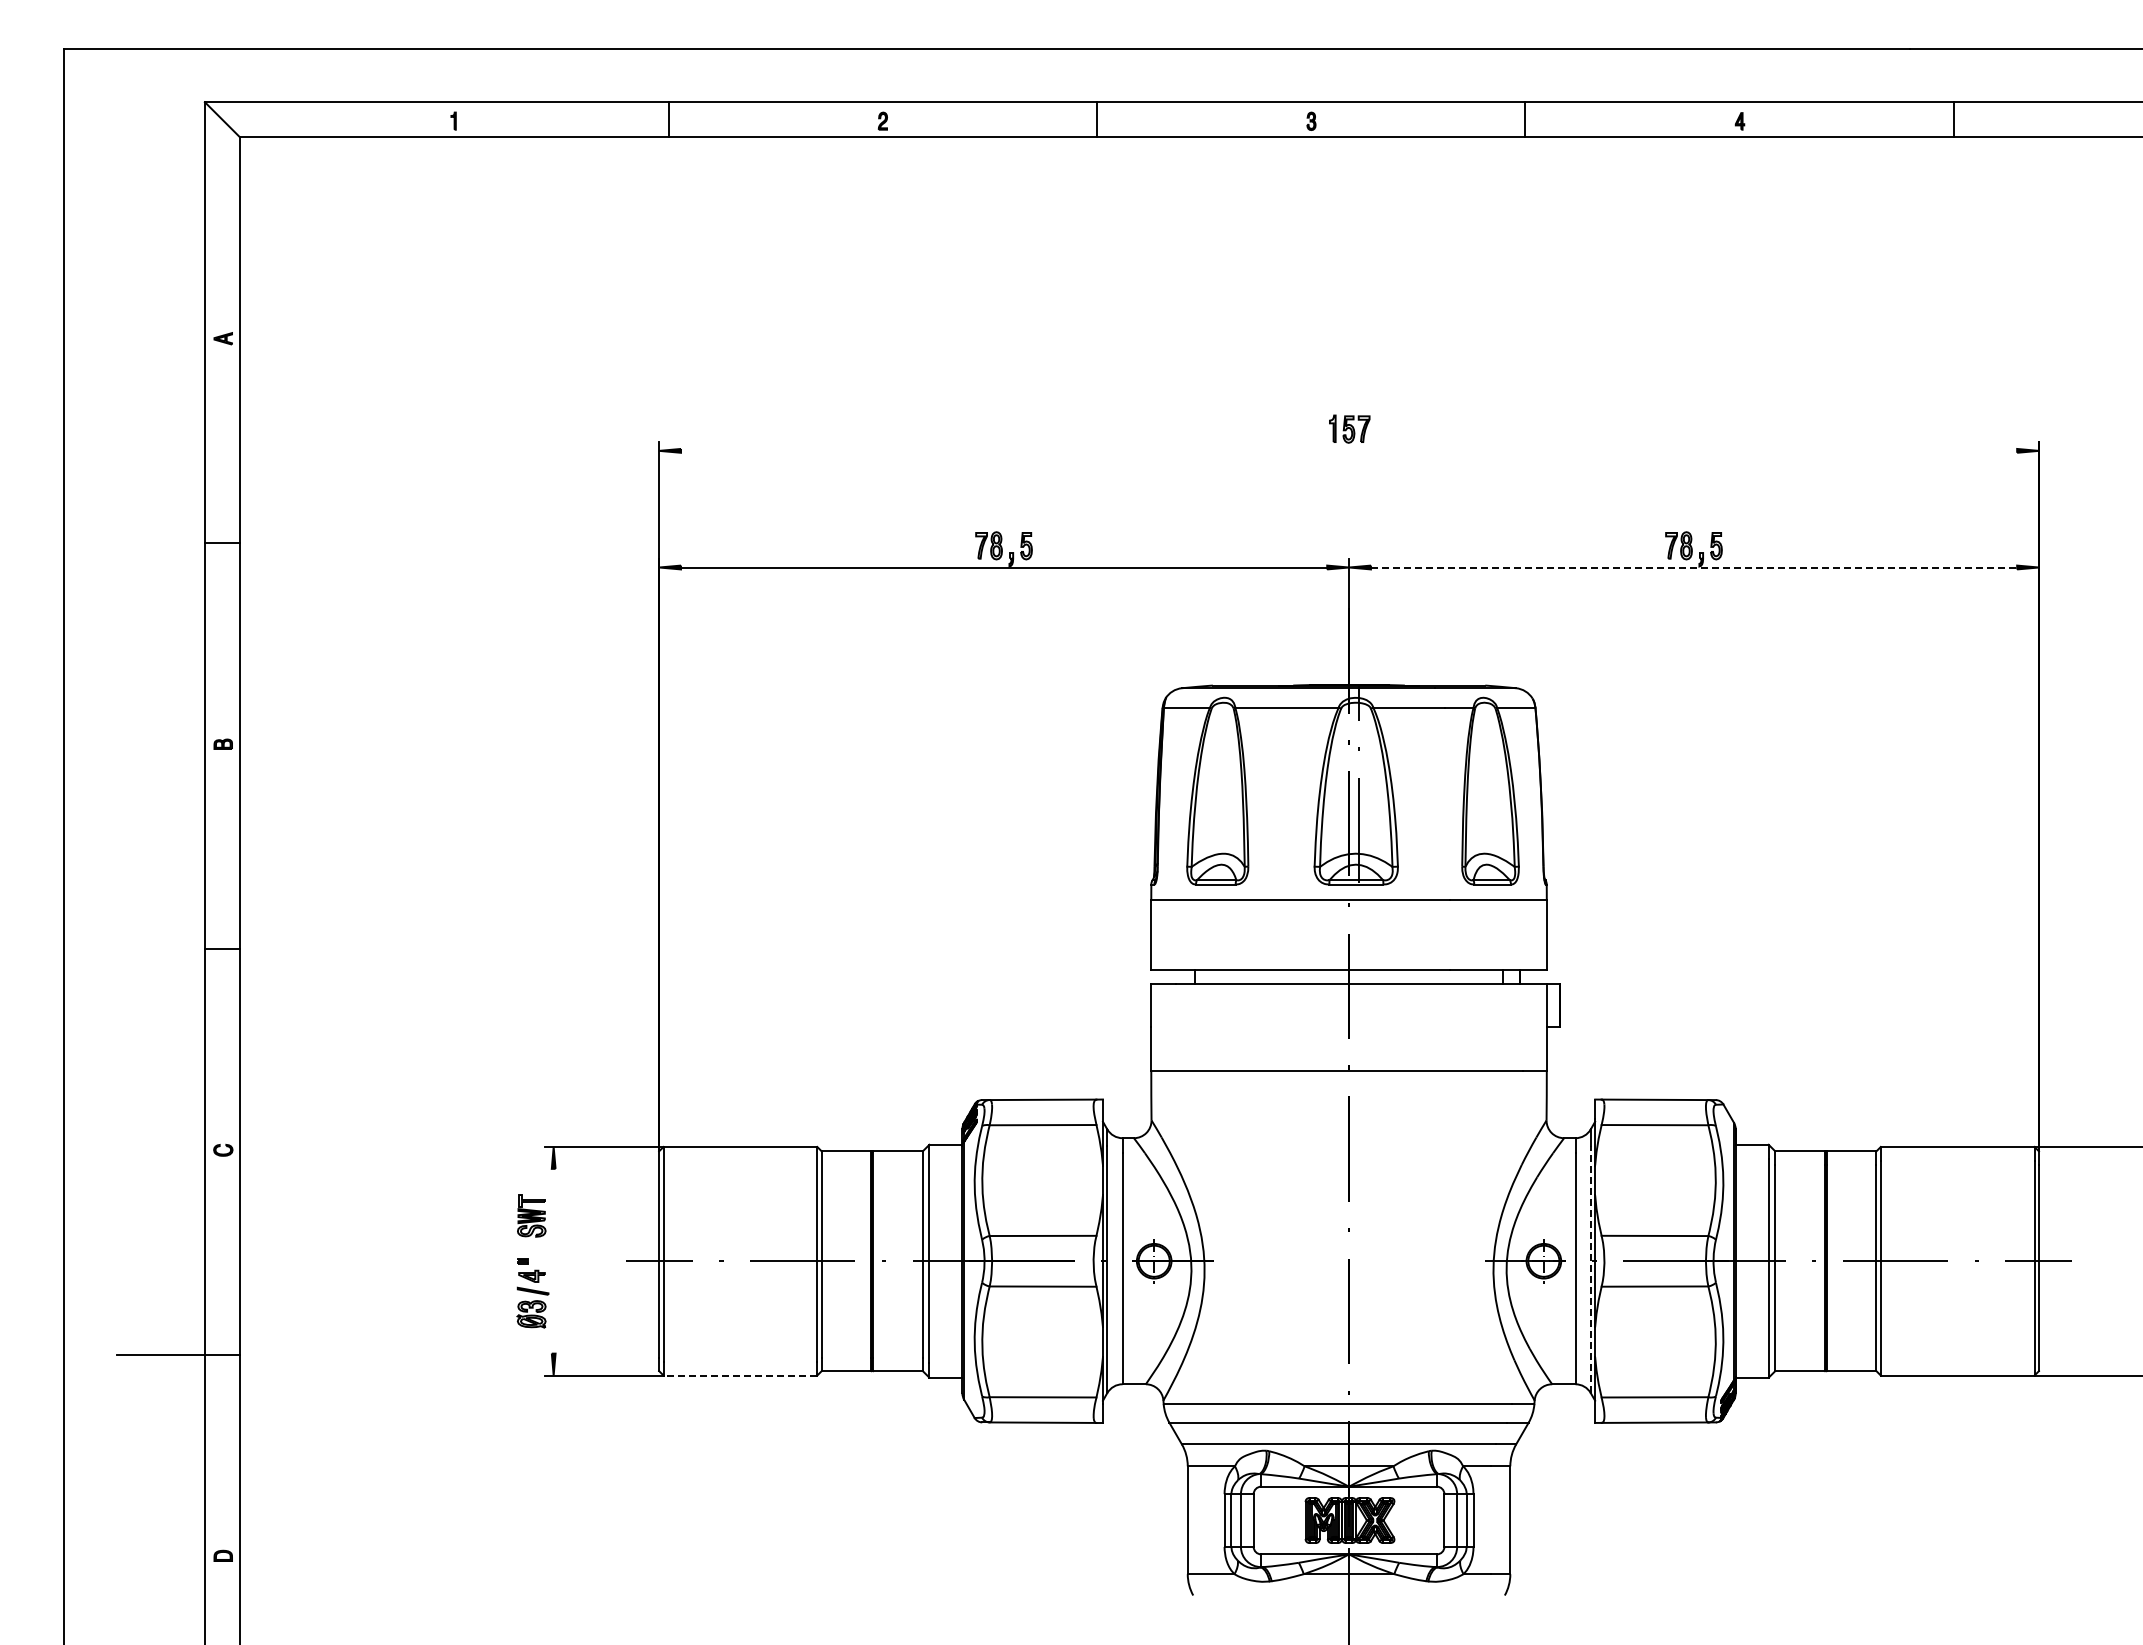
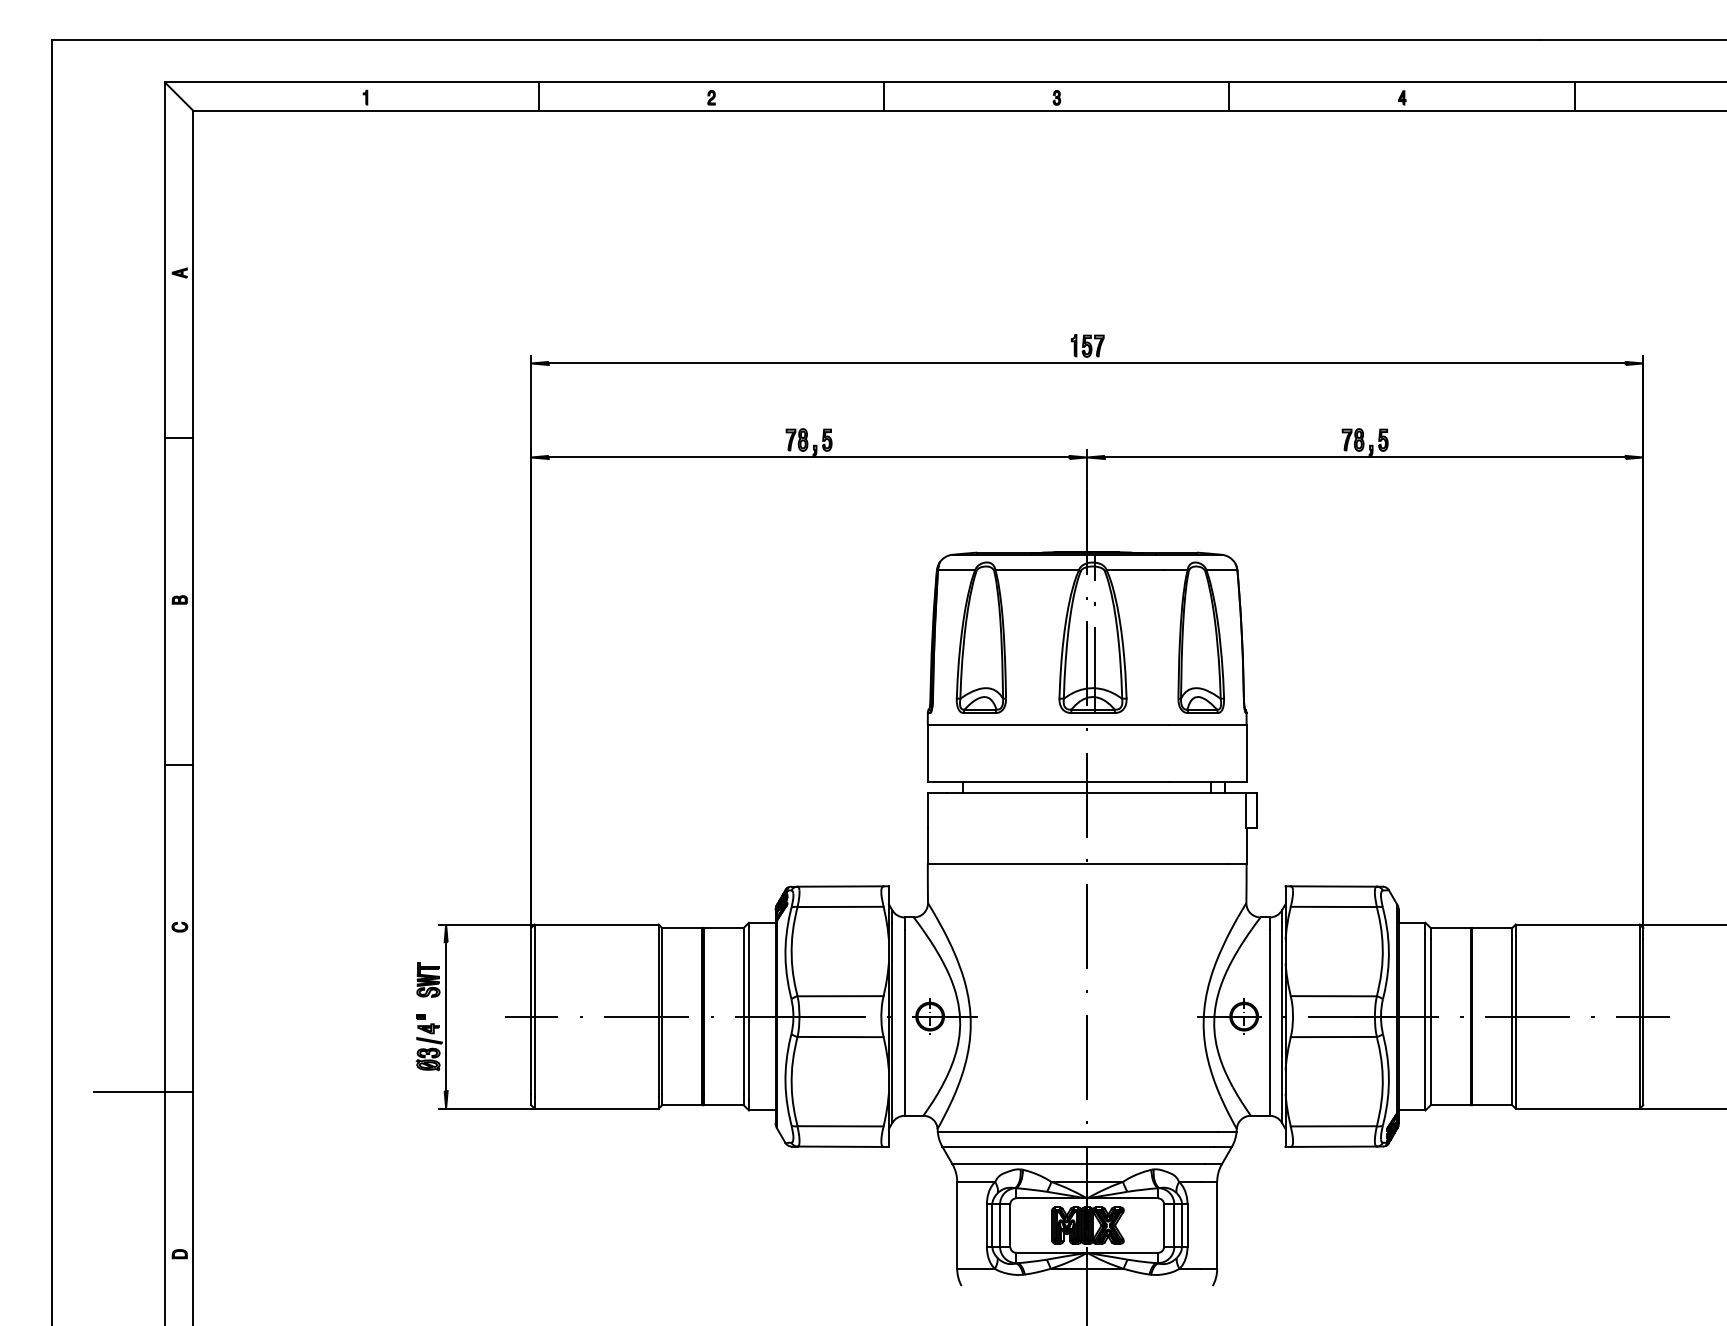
line: (1349, 450) -> (1087, 363), added
line: (1694, 567) -> (1365, 457), dashed -> solid
line: (553, 1260) -> (445, 1016), added
line: (1590, 1269) -> (1281, 1023), dashed -> solid
line: (740, 1375) -> (596, 1108), dashed -> solid

